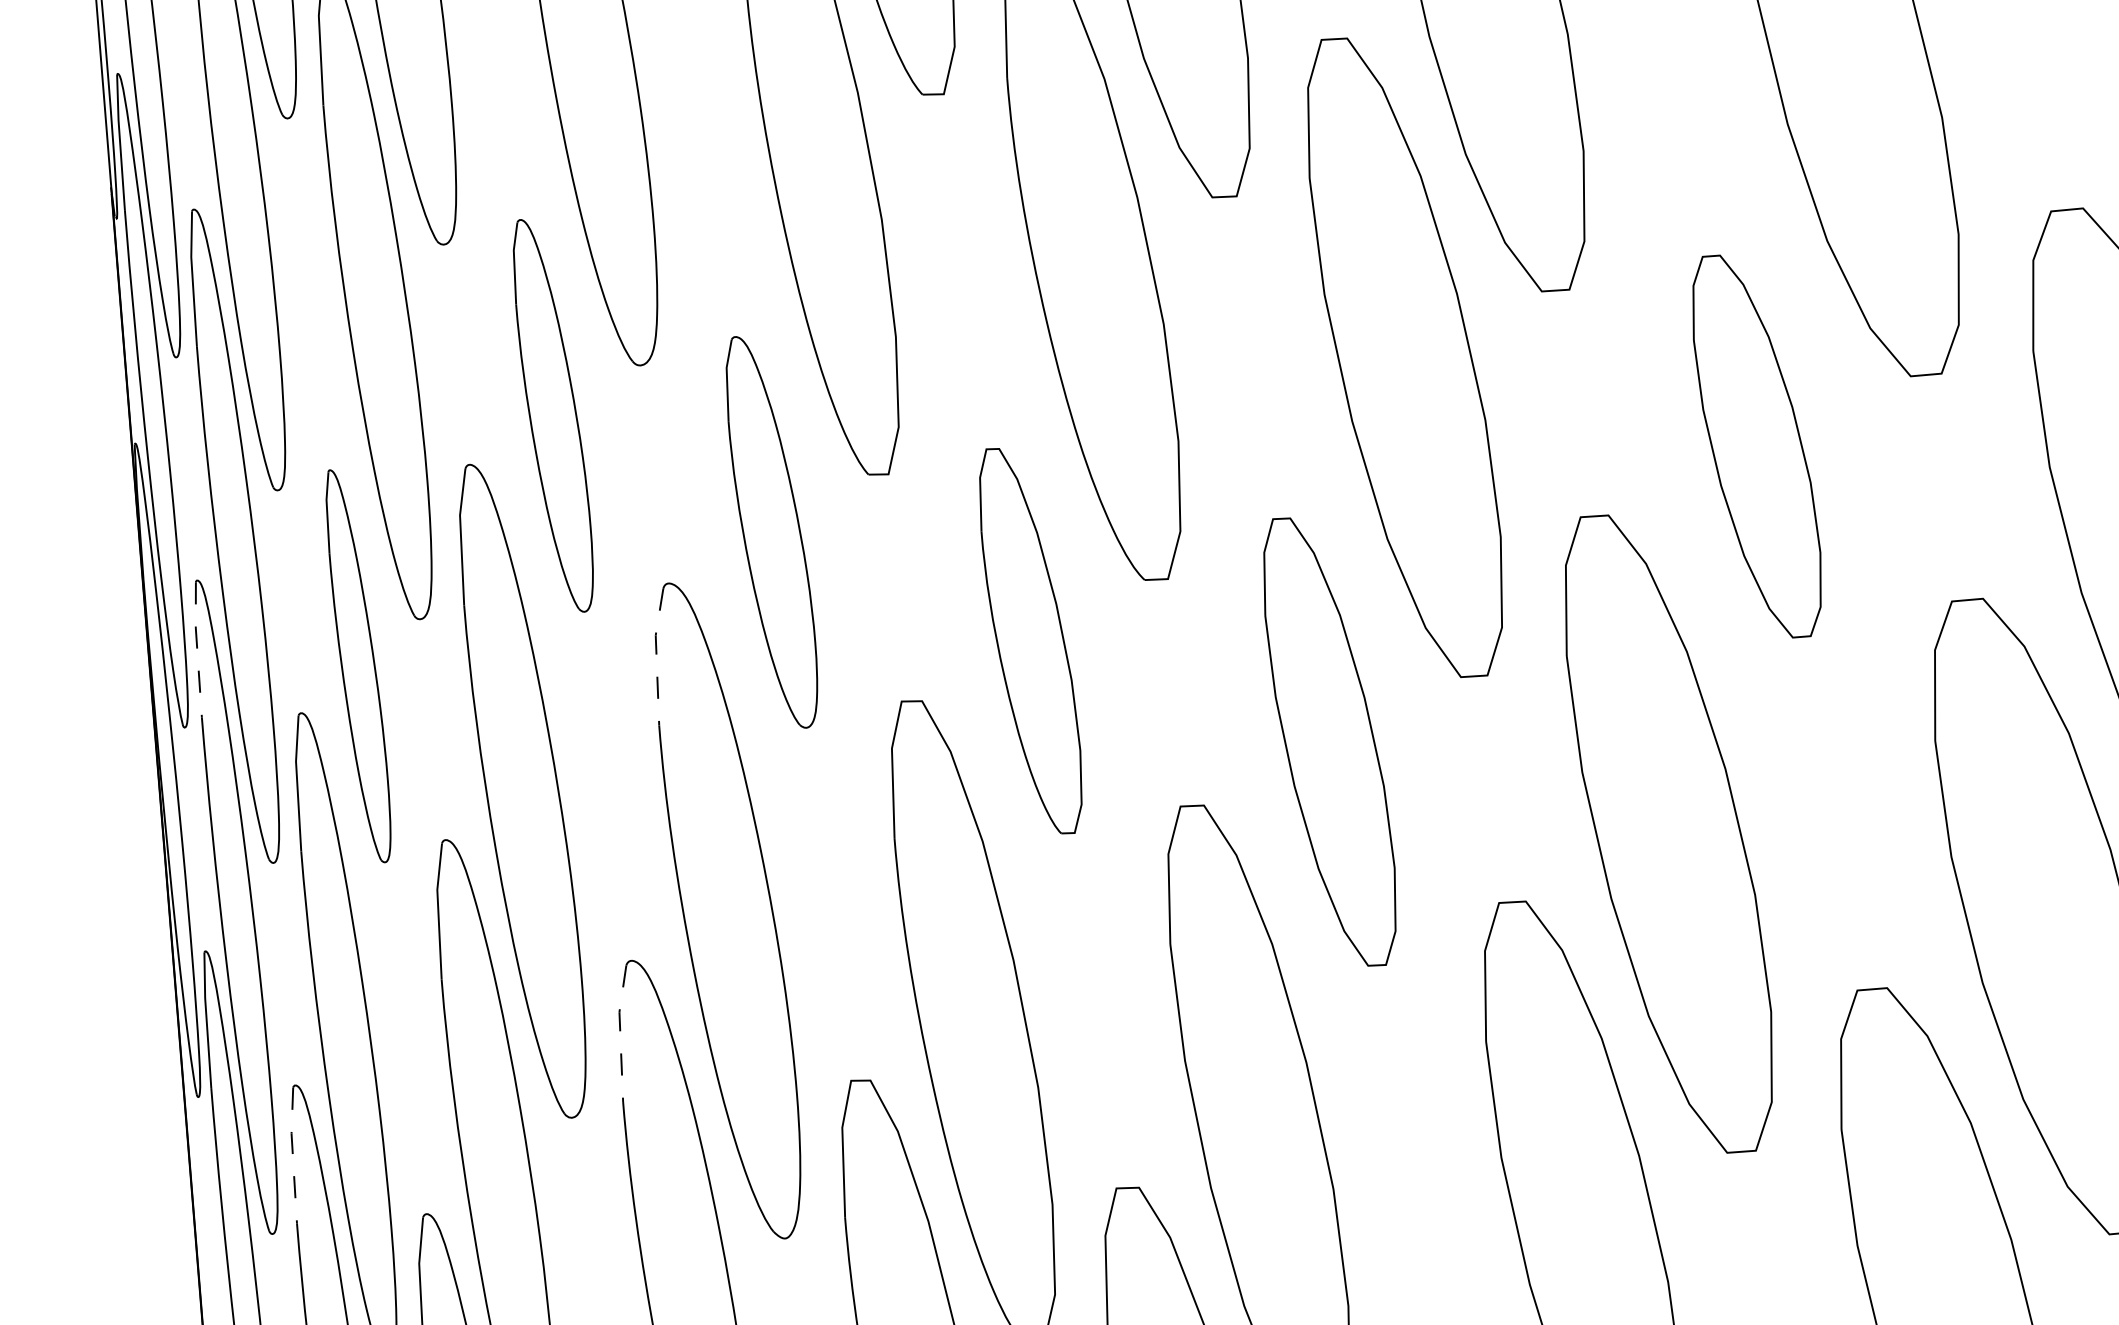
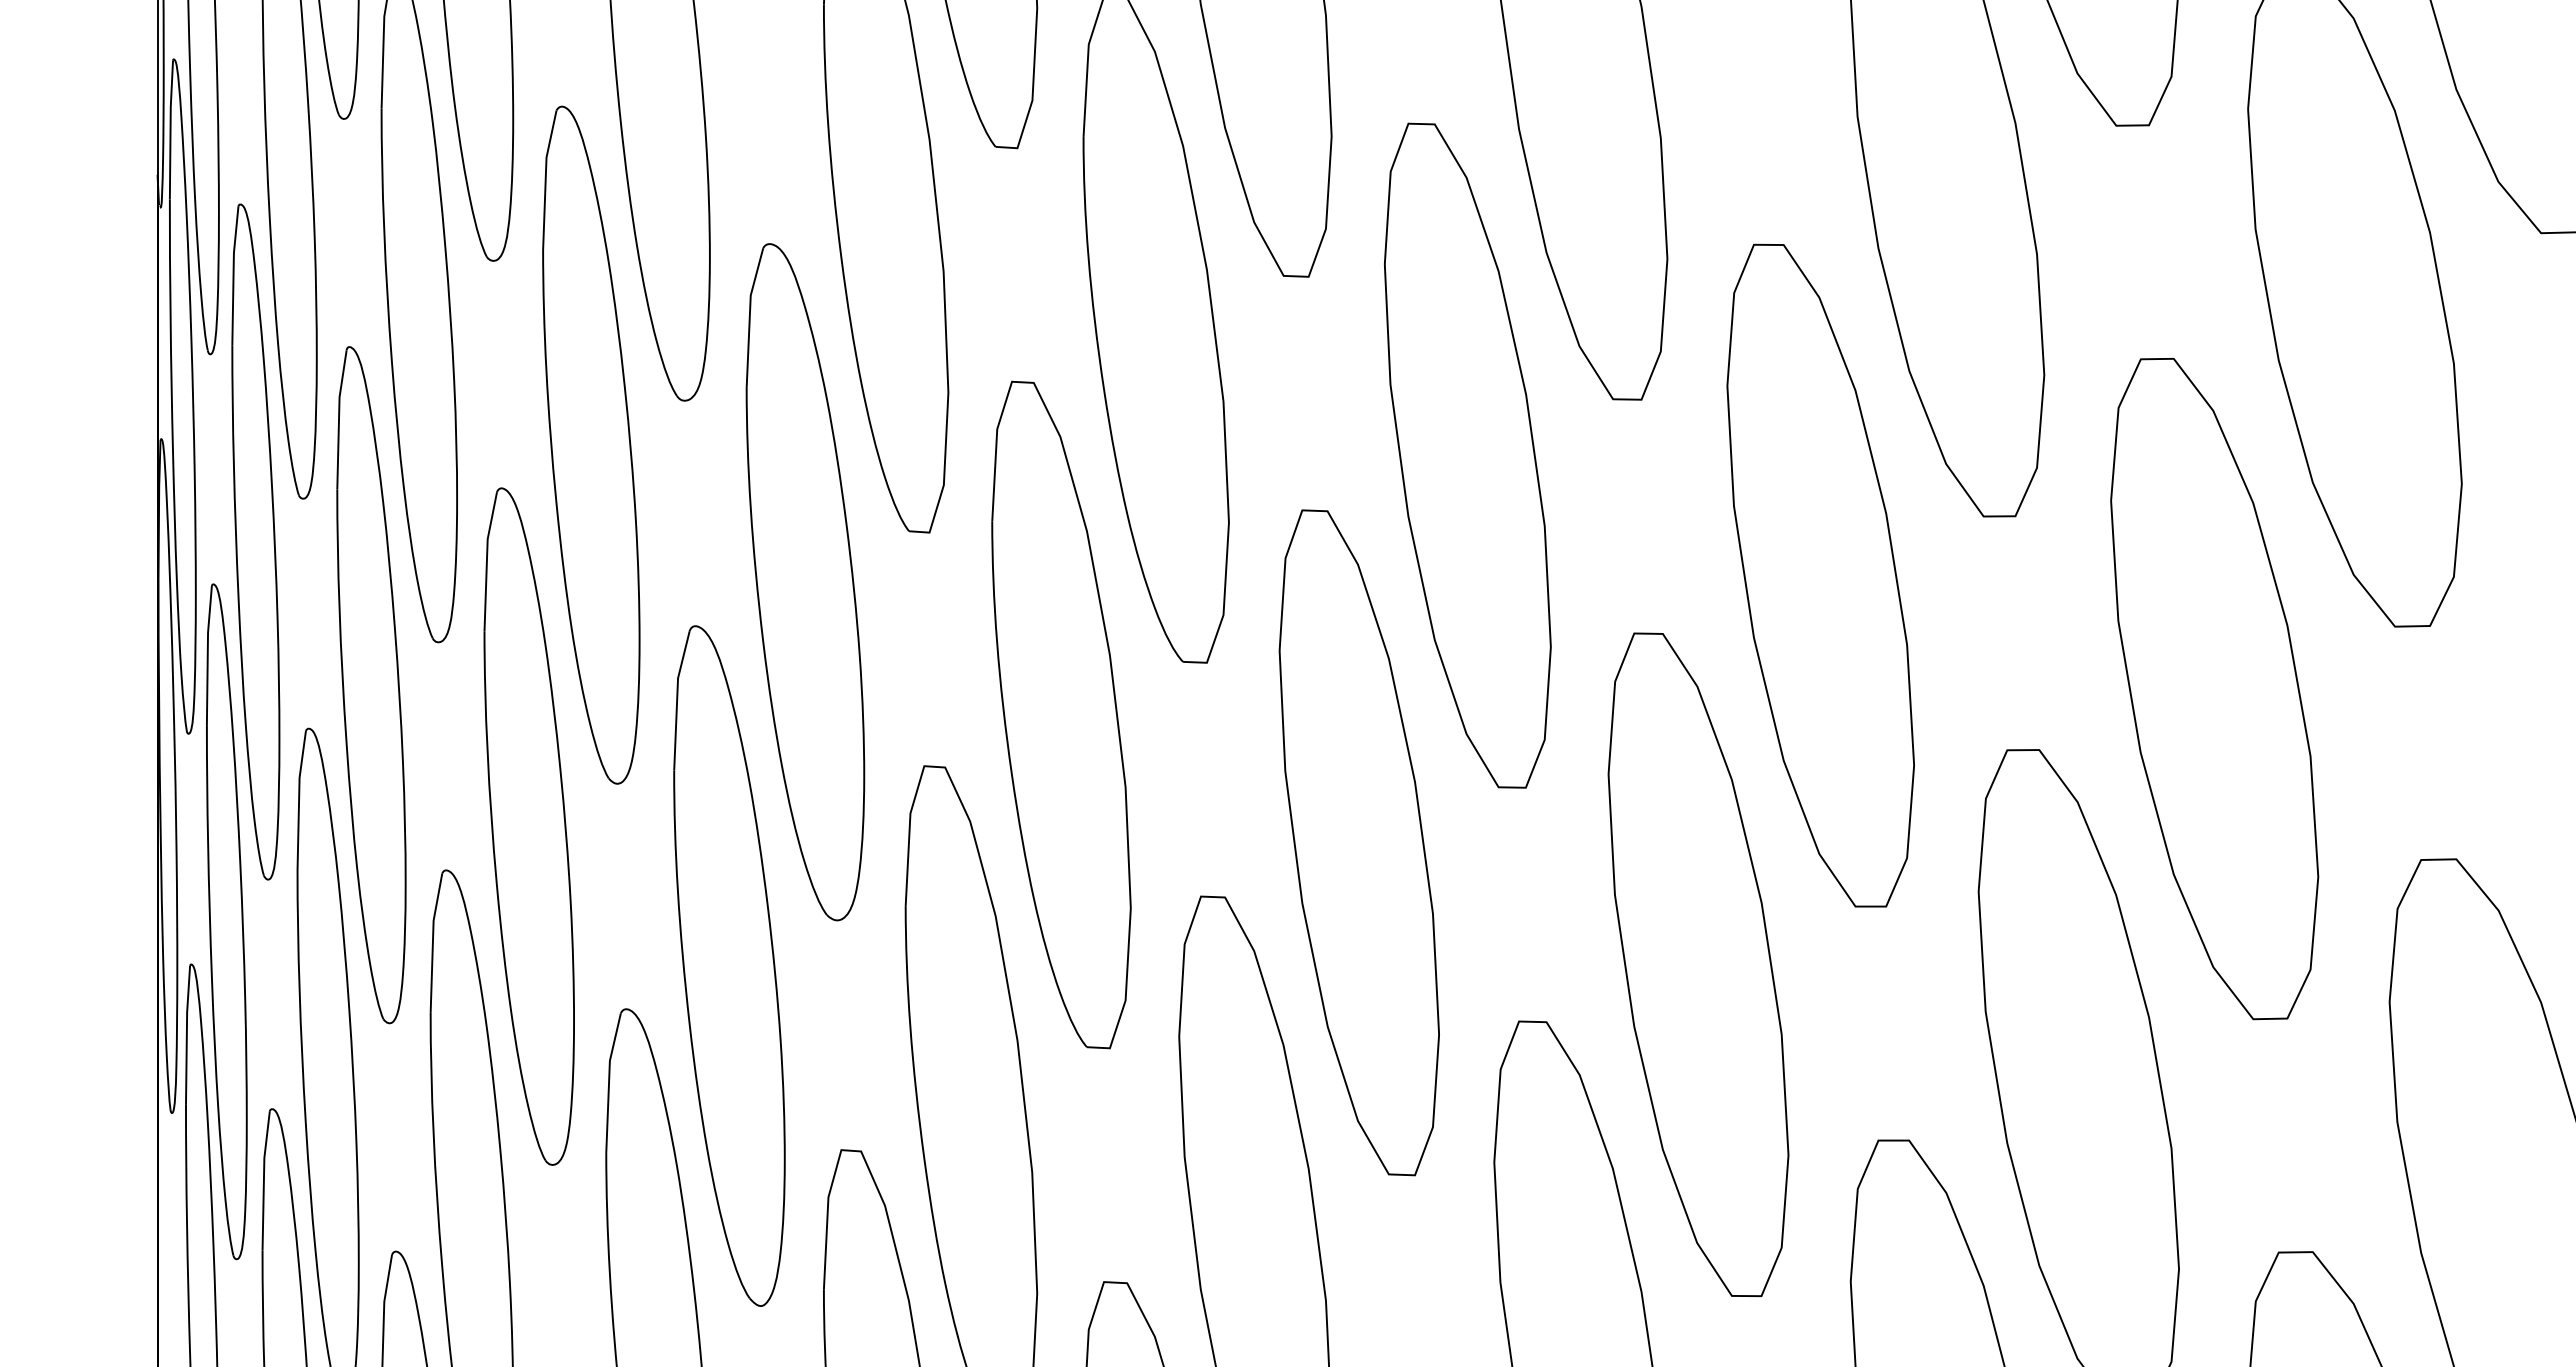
part: (553, 415) -> (591, 444), size x1.67
part: (1756, 446) -> (1820, 575), size x1.67
part: (771, 532) -> (805, 582), size x1.67
part: (1030, 640) -> (1061, 714), size x1.67
line: (197, 650) -> (207, 655), dashed -> solid
line: (656, 657) -> (677, 700), dashed -> solid
part: (358, 666) -> (371, 685), size x1.67
part: (1329, 741) -> (1358, 842), size x1.43
line: (620, 1033) -> (609, 1082), dashed -> solid
line: (292, 1154) -> (263, 1179), dashed -> solid

